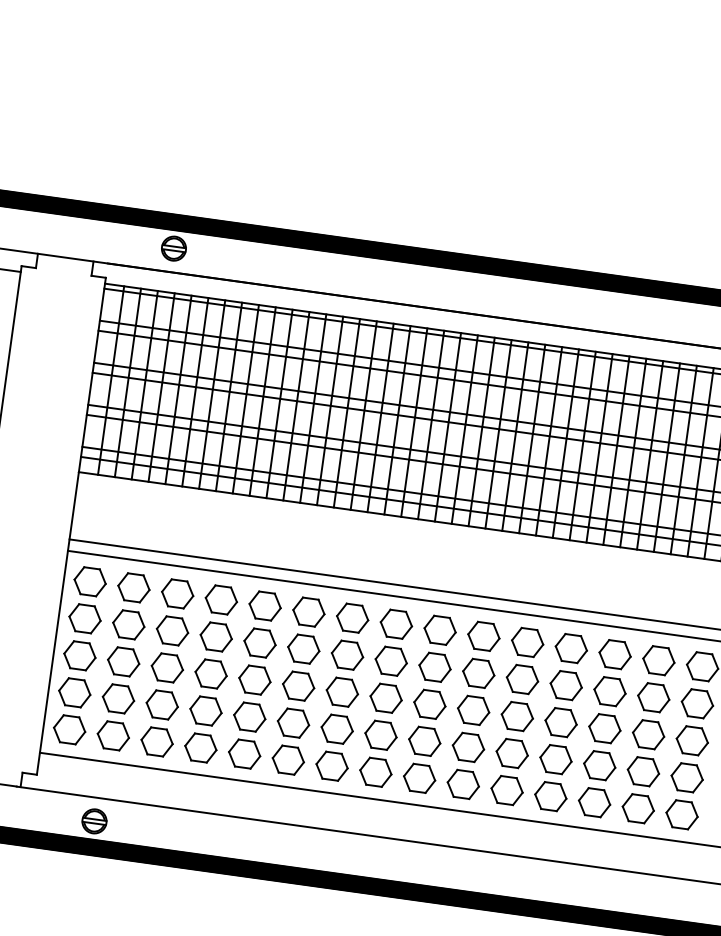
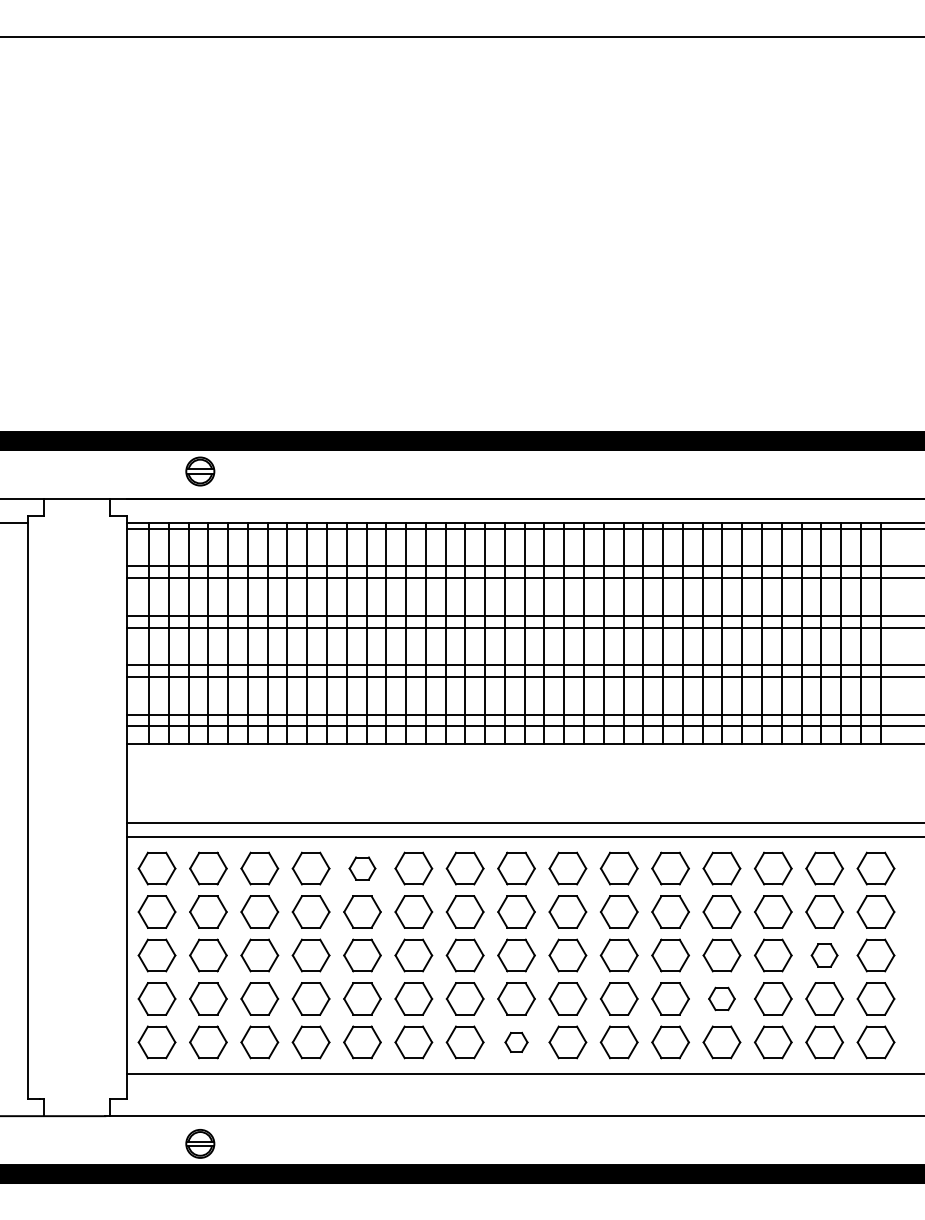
part: (265, 605) -> (362, 868), size x0.7
part: (648, 734) -> (824, 955), size x0.7
part: (555, 759) -> (721, 998), size x0.7
part: (375, 772) -> (516, 1042), size x0.6

